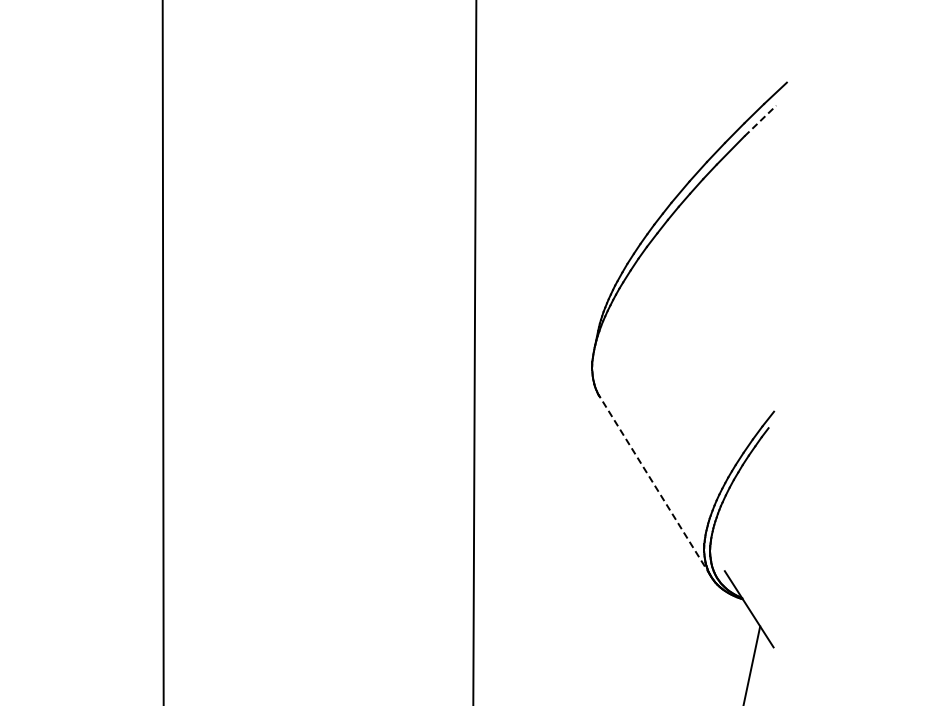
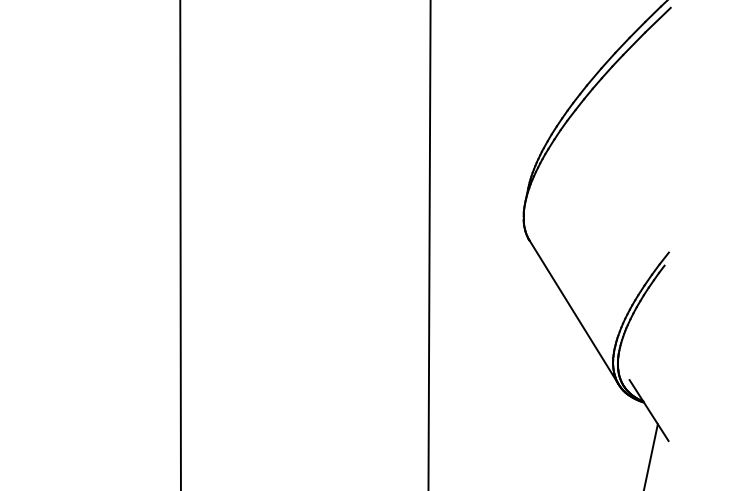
line: (760, 120) -> (658, 19), dashed -> solid
line: (655, 485) -> (574, 311), dashed -> solid

